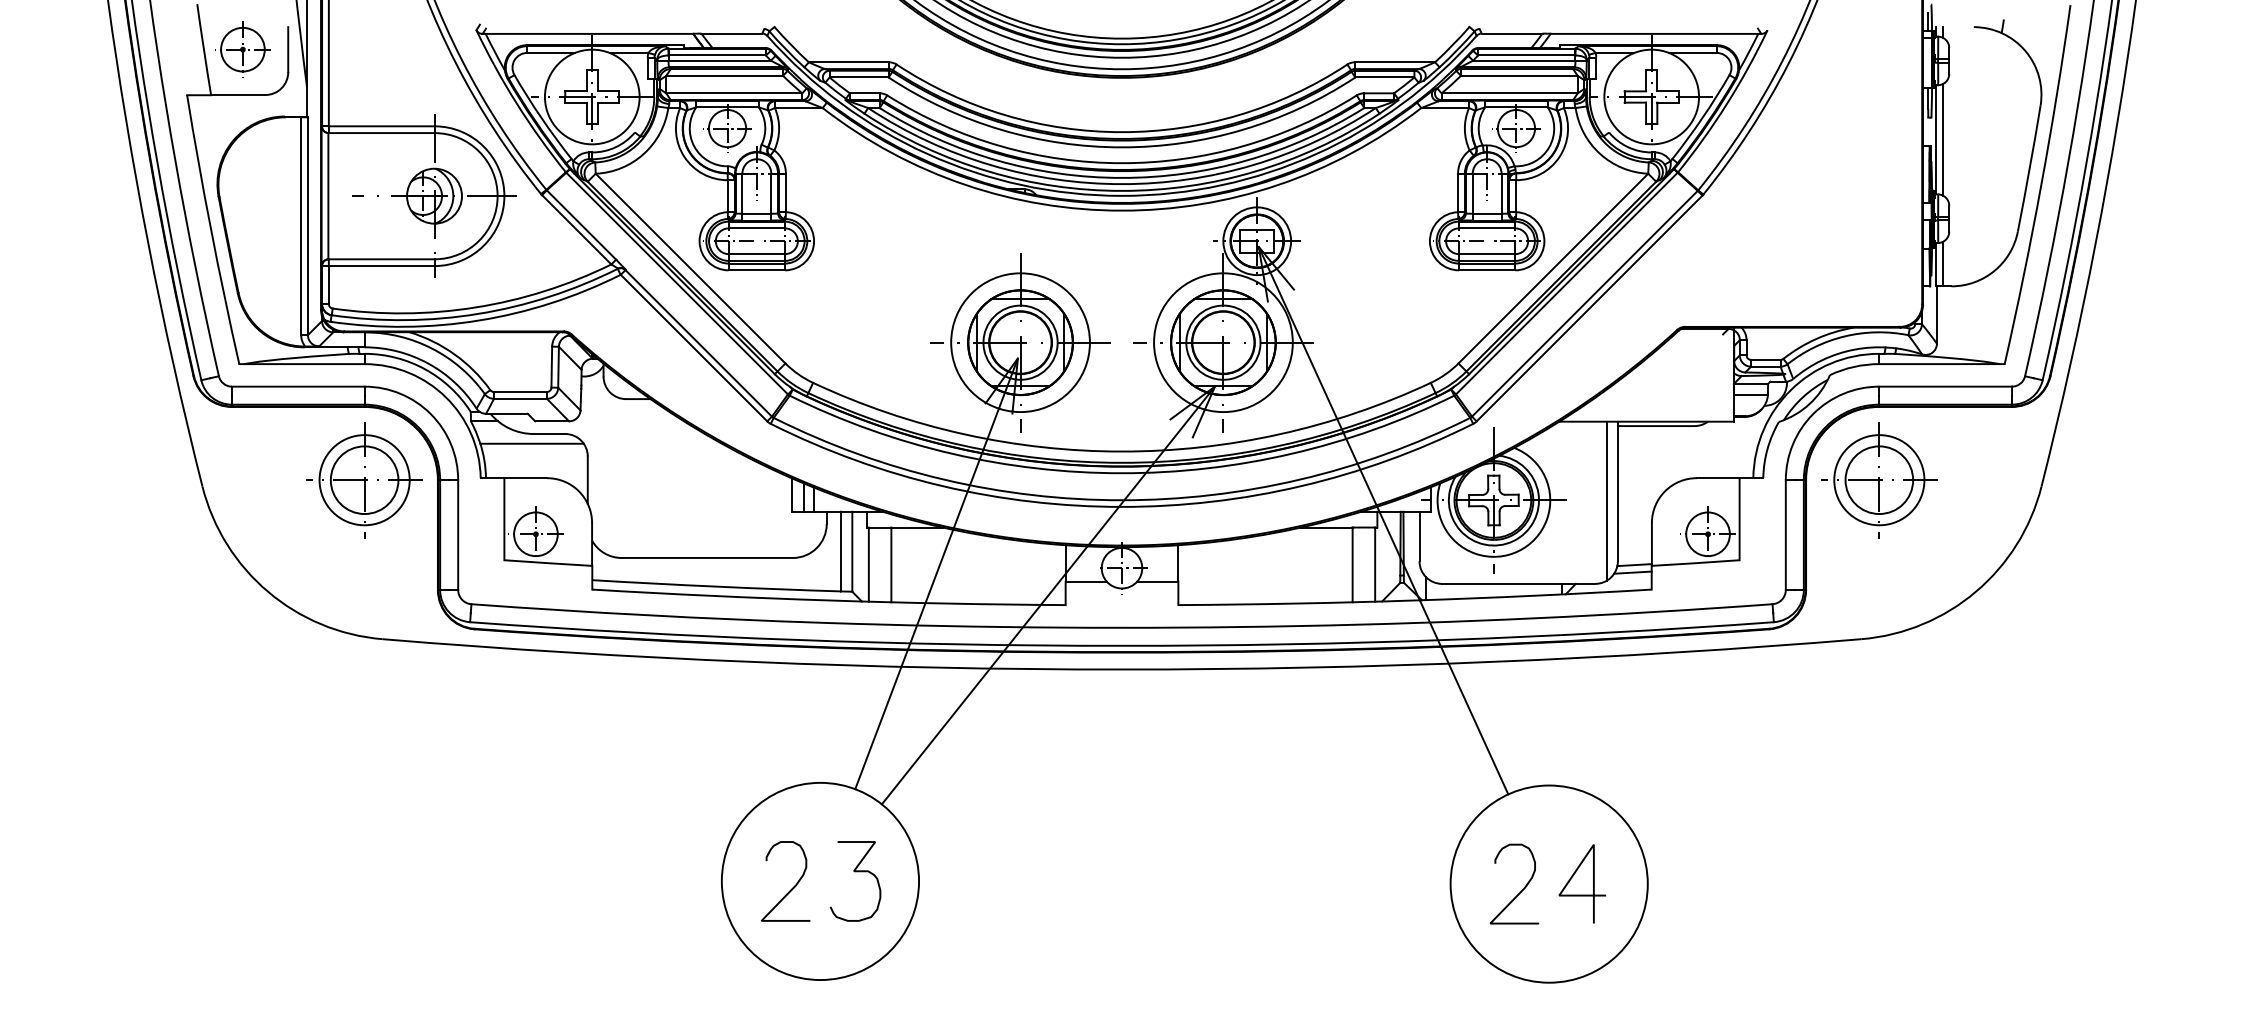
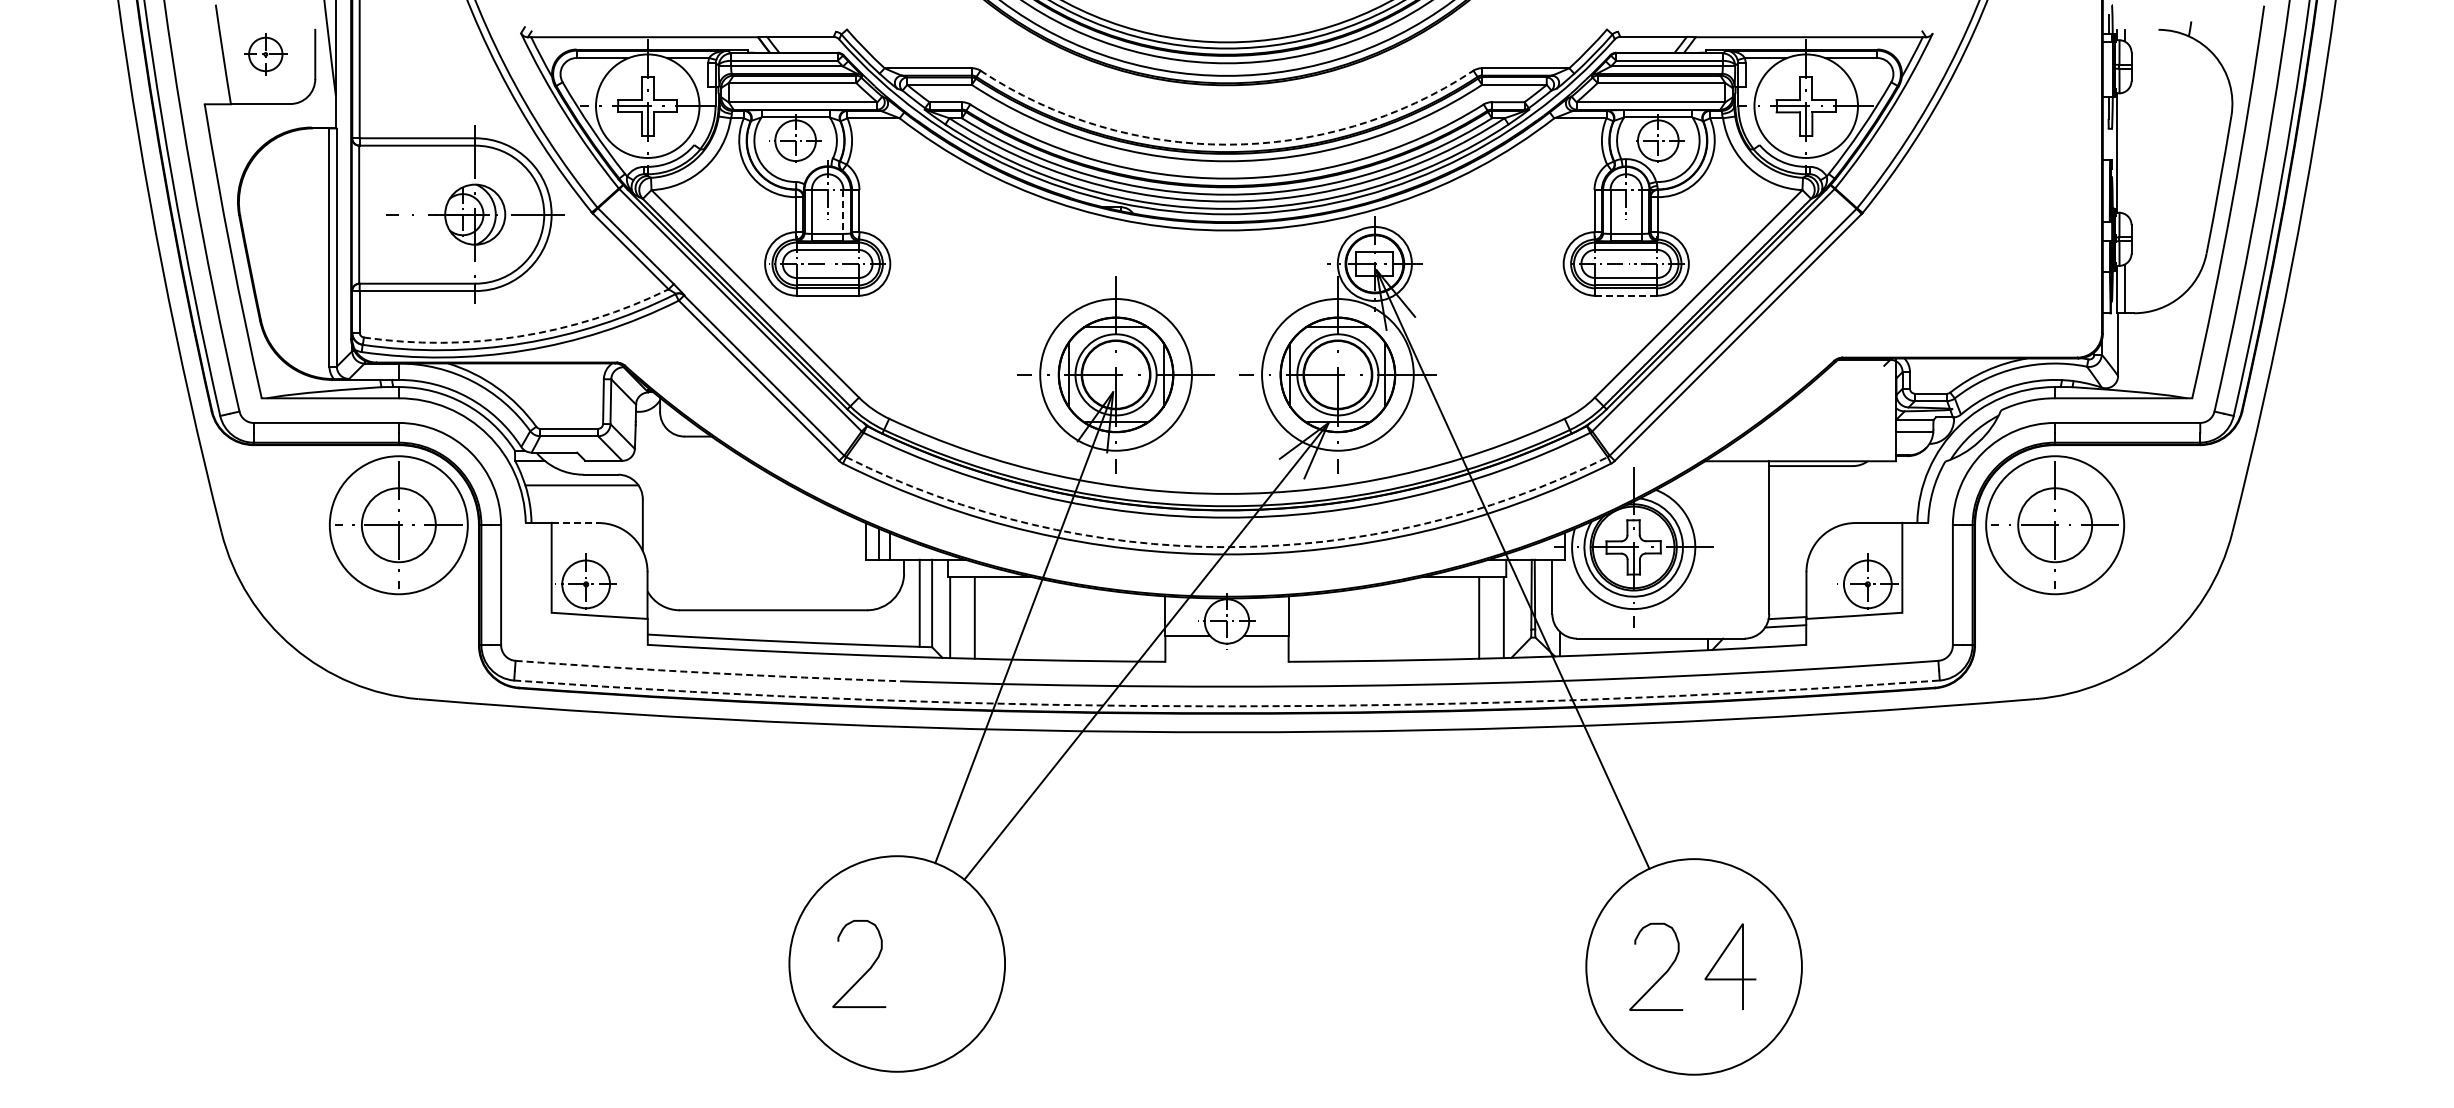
part: (242, 49) -> (265, 54), size x0.7
arc: (1122, 132) -> (1227, 144), solid -> dashed
line: (1942, 139) -> (2124, 152), removed
line: (771, 193) -> (843, 211), solid -> dashed
line: (1487, 270) -> (1626, 295), solid -> dashed
arc: (474, 307) -> (519, 336), solid -> dashed
line: (526, 478) -> (575, 523), solid -> dashed
circle: (364, 479) -> (398, 524), size x1.4
circle: (1878, 479) -> (2054, 524), size x1.4
arc: (1122, 500) -> (1227, 547), solid -> dashed
line: (1606, 501) -> (1756, 548), removed
arc: (647, 614) -> (708, 672), solid -> dashed
arc: (1122, 645) -> (1227, 706), solid -> dashed
curve: (855, 871) -> (935, 953), removed

